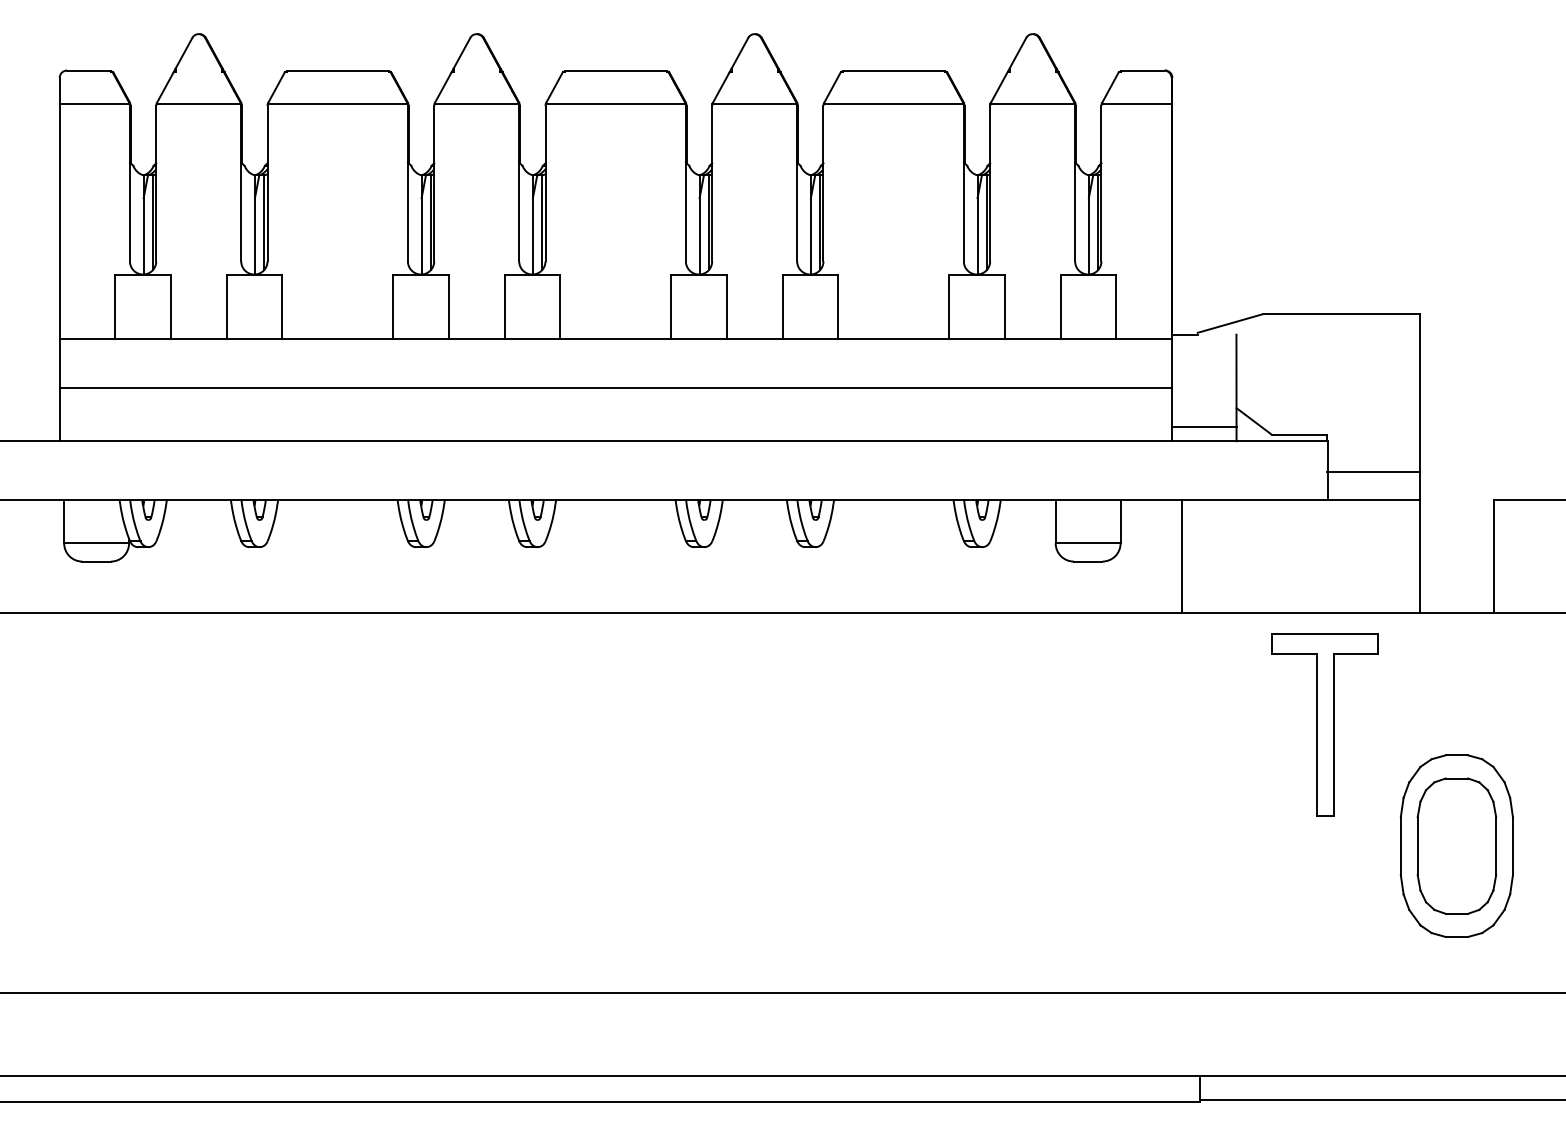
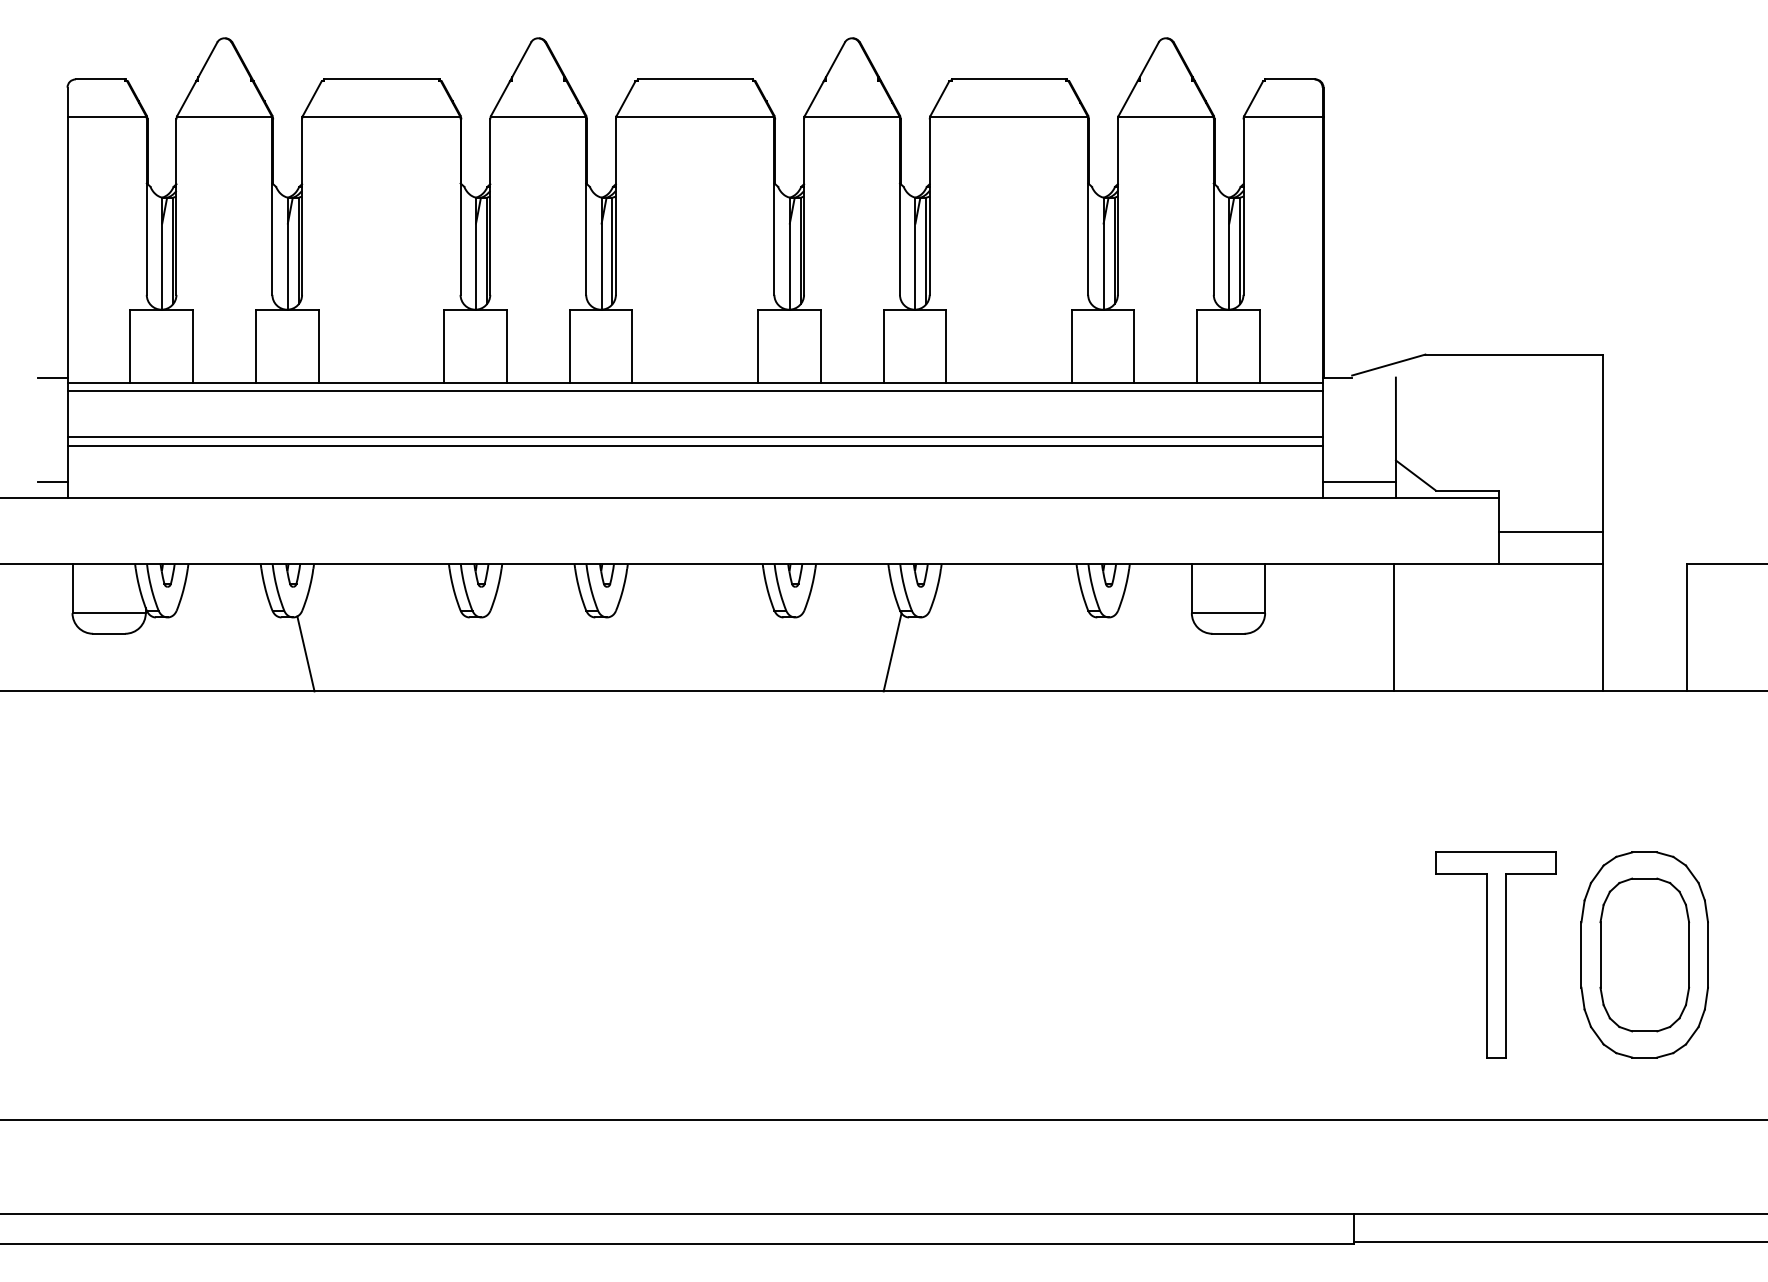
line: (46, 334) -> (52, 377), added
line: (615, 346) -> (694, 390), added
line: (615, 394) -> (694, 445), added
line: (46, 427) -> (52, 482), added
line: (1181, 555) -> (1393, 626), moved
line: (790, 577) -> (892, 651), added
line: (270, 579) -> (305, 653), added
part: (1324, 724) -> (1495, 954), moved

